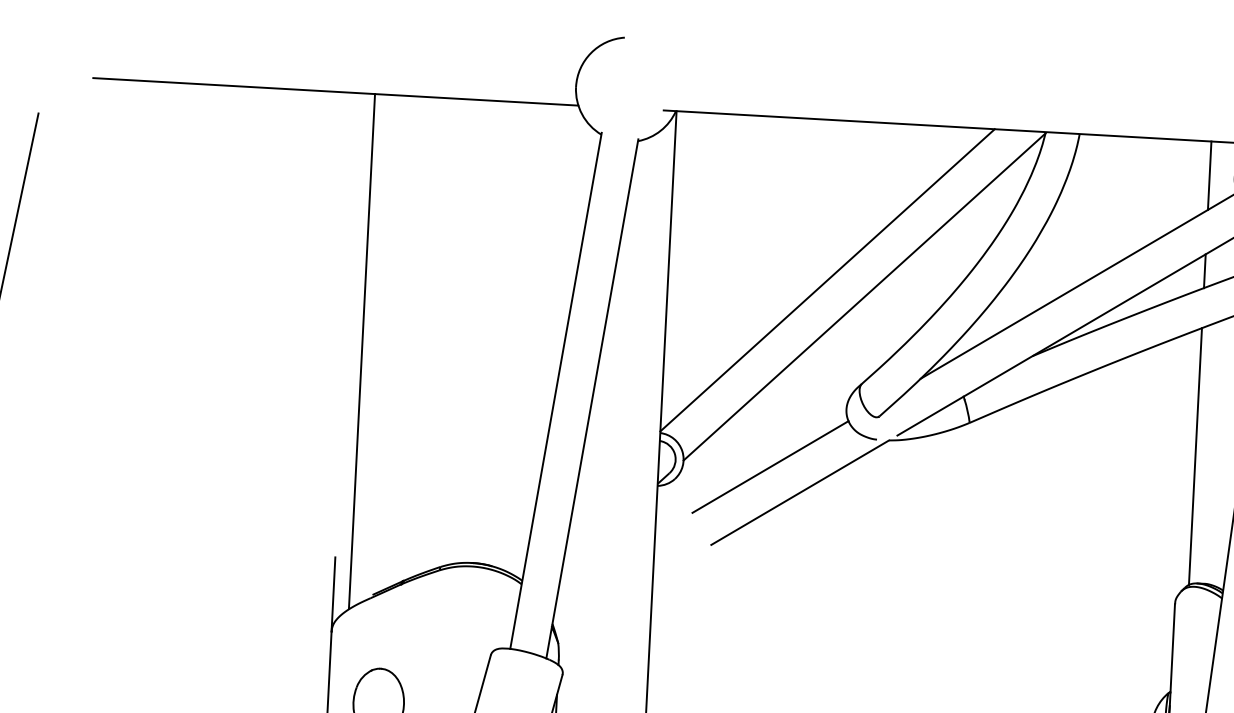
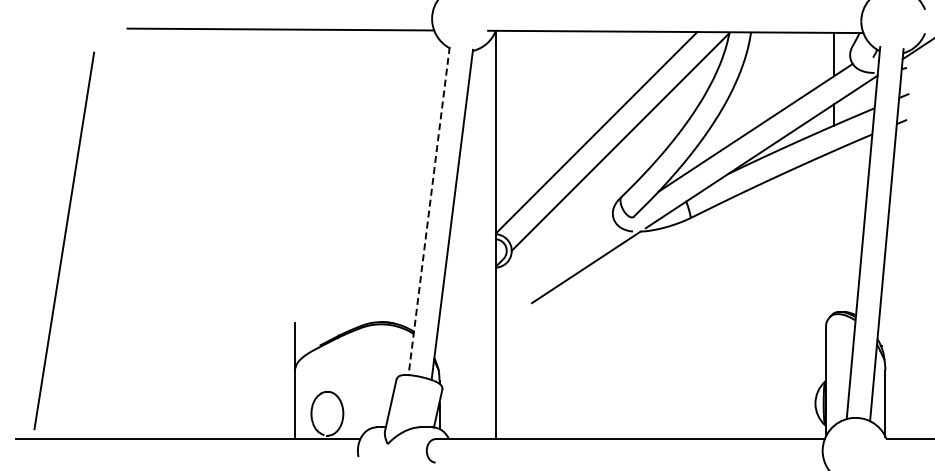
line: (361, 350) -> (305, 191), removed
line: (556, 391) -> (429, 211), solid -> dashed
line: (1195, 455) -> (834, 231), removed
line: (770, 465) -> (566, 251), removed

